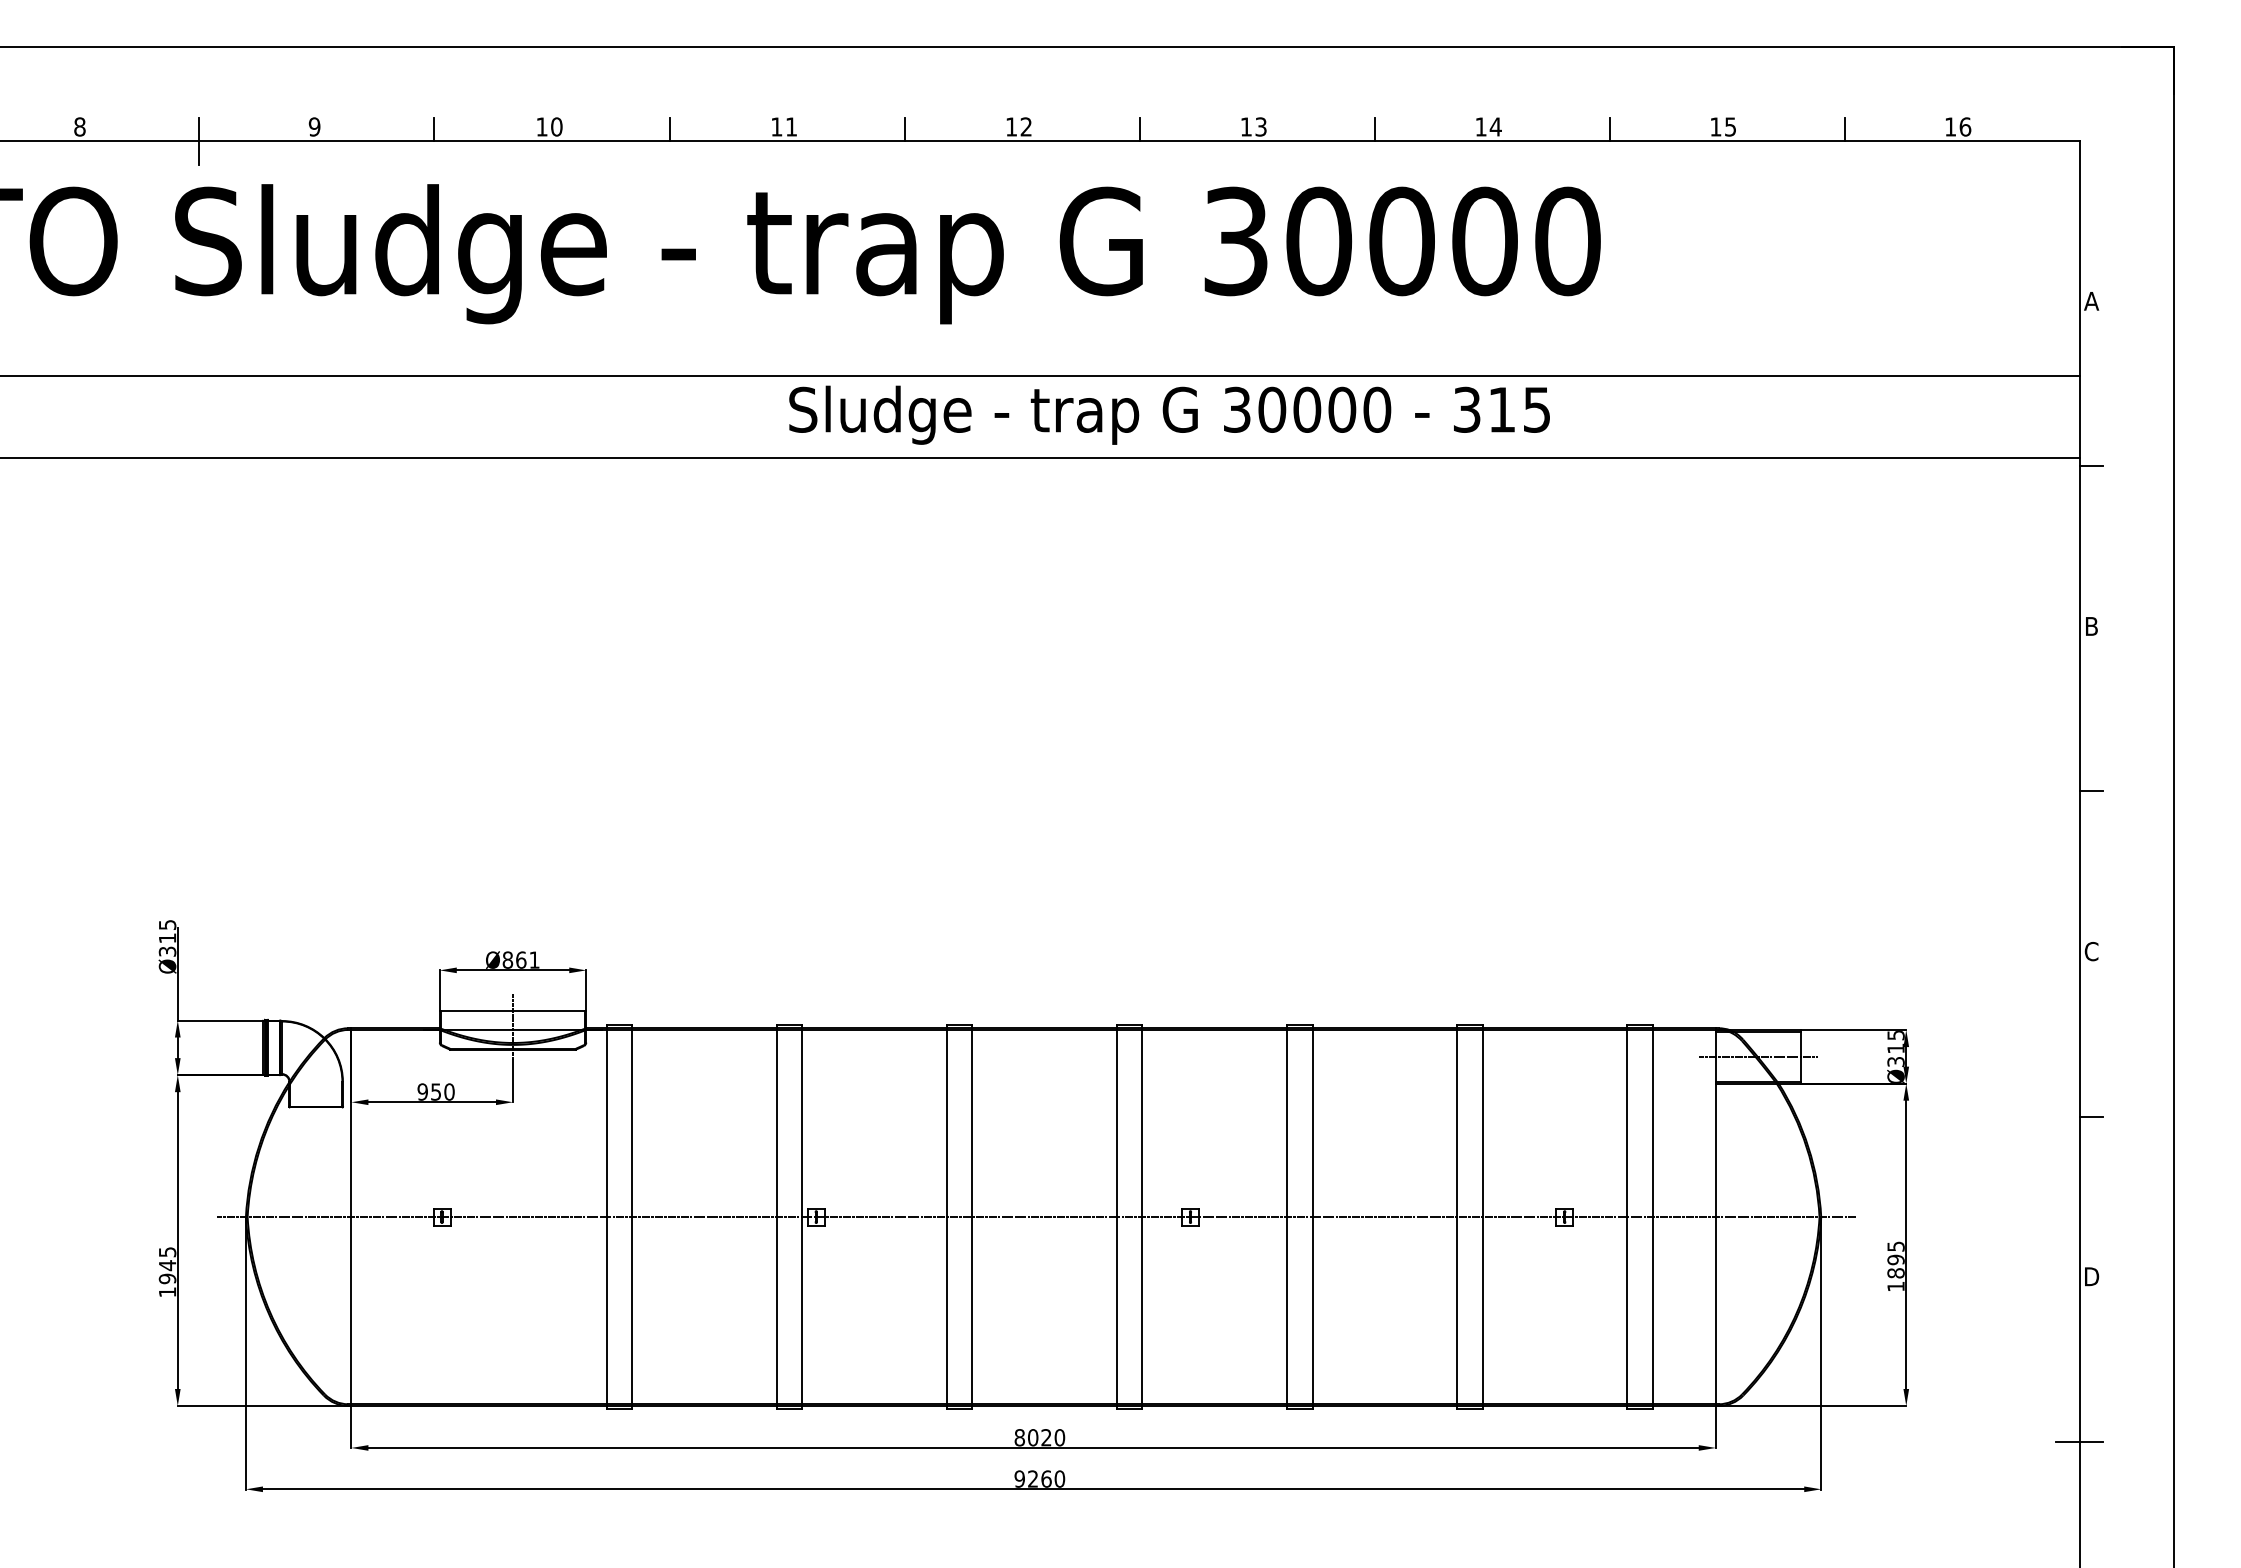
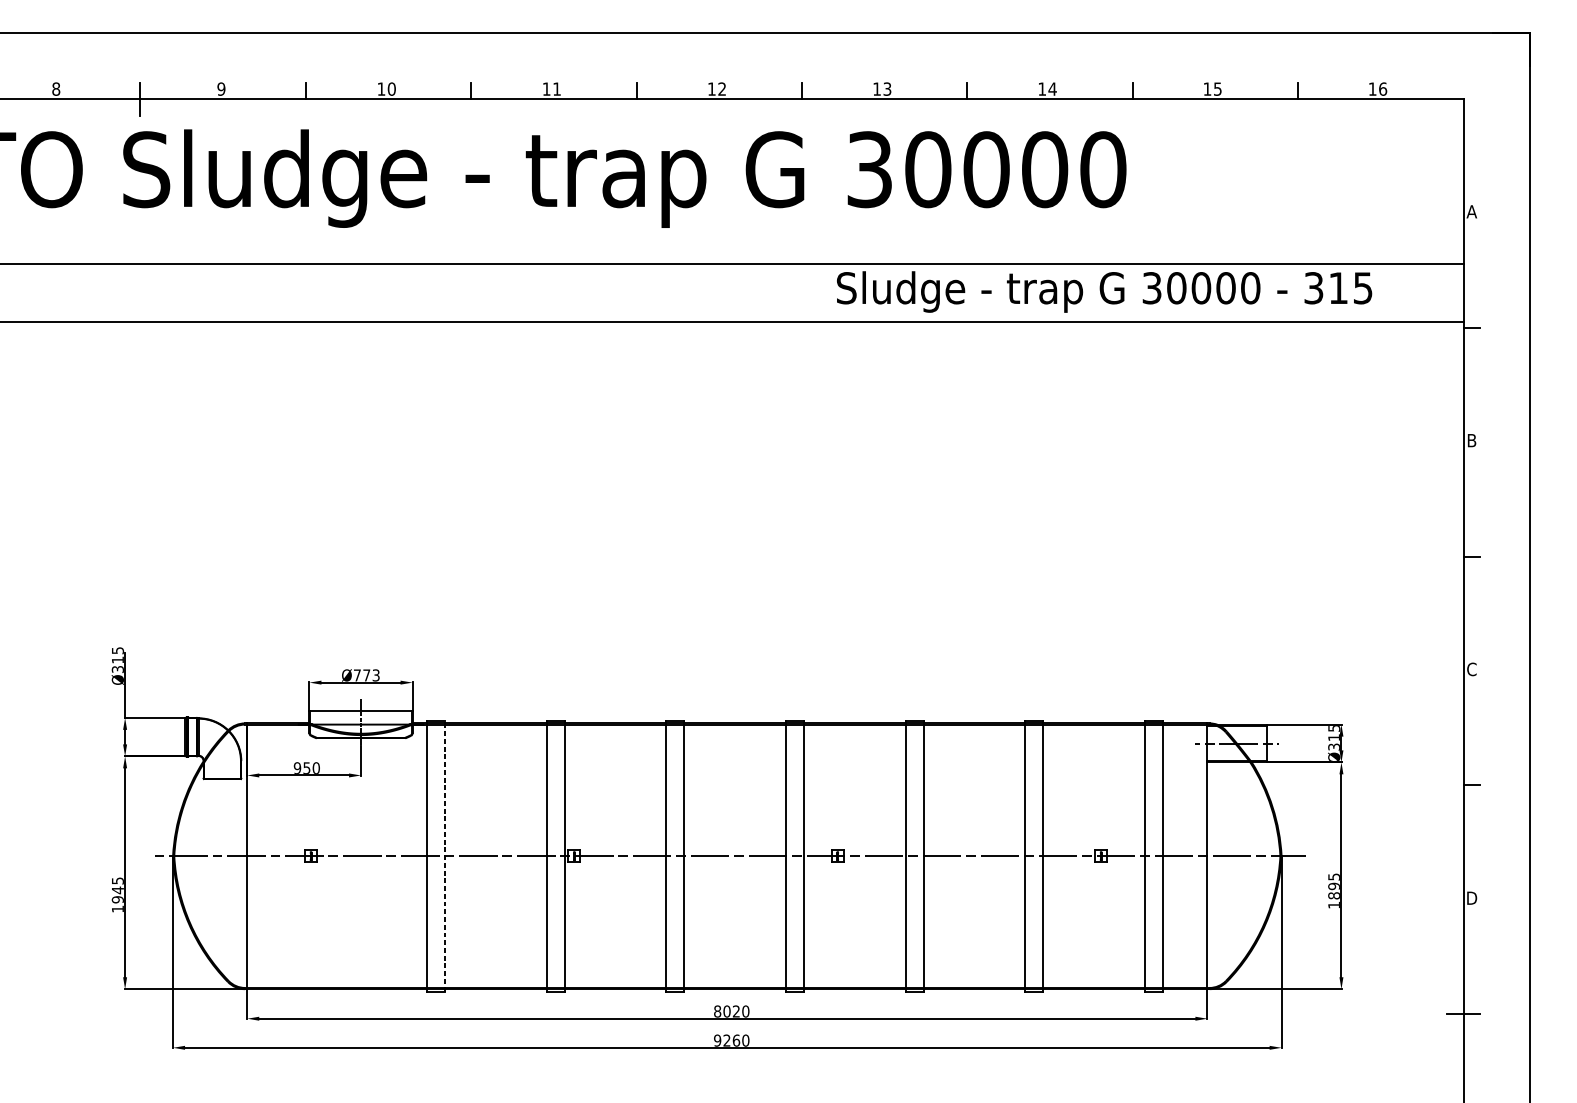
text: (1169, 414) -> (1104, 291), moved
text: (520, 959) -> (366, 674), Ø861 -> Ø773
line: (632, 1216) -> (445, 855), solid -> dashed

